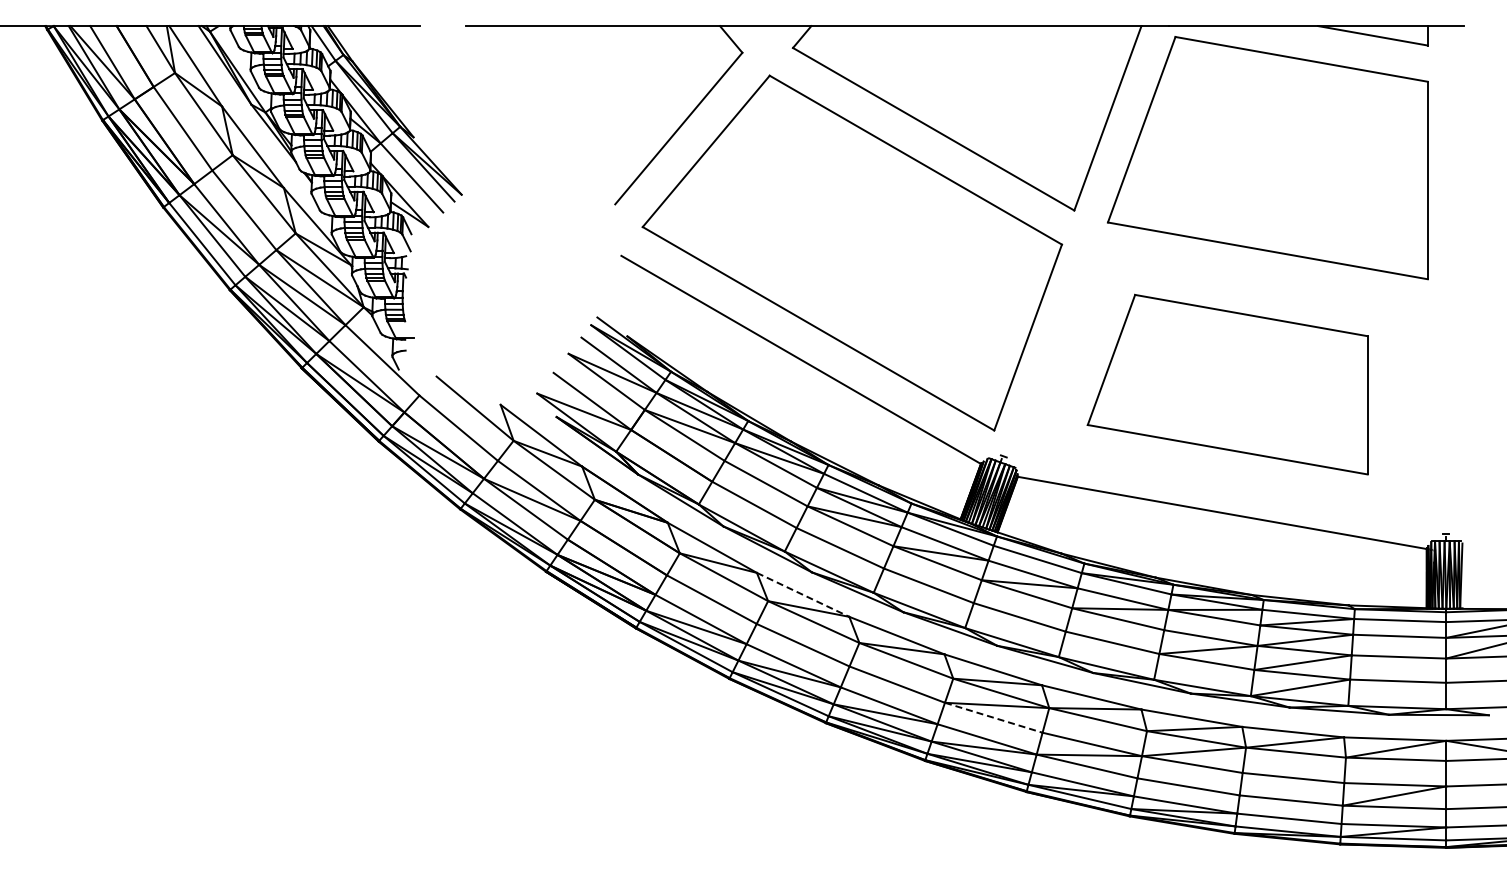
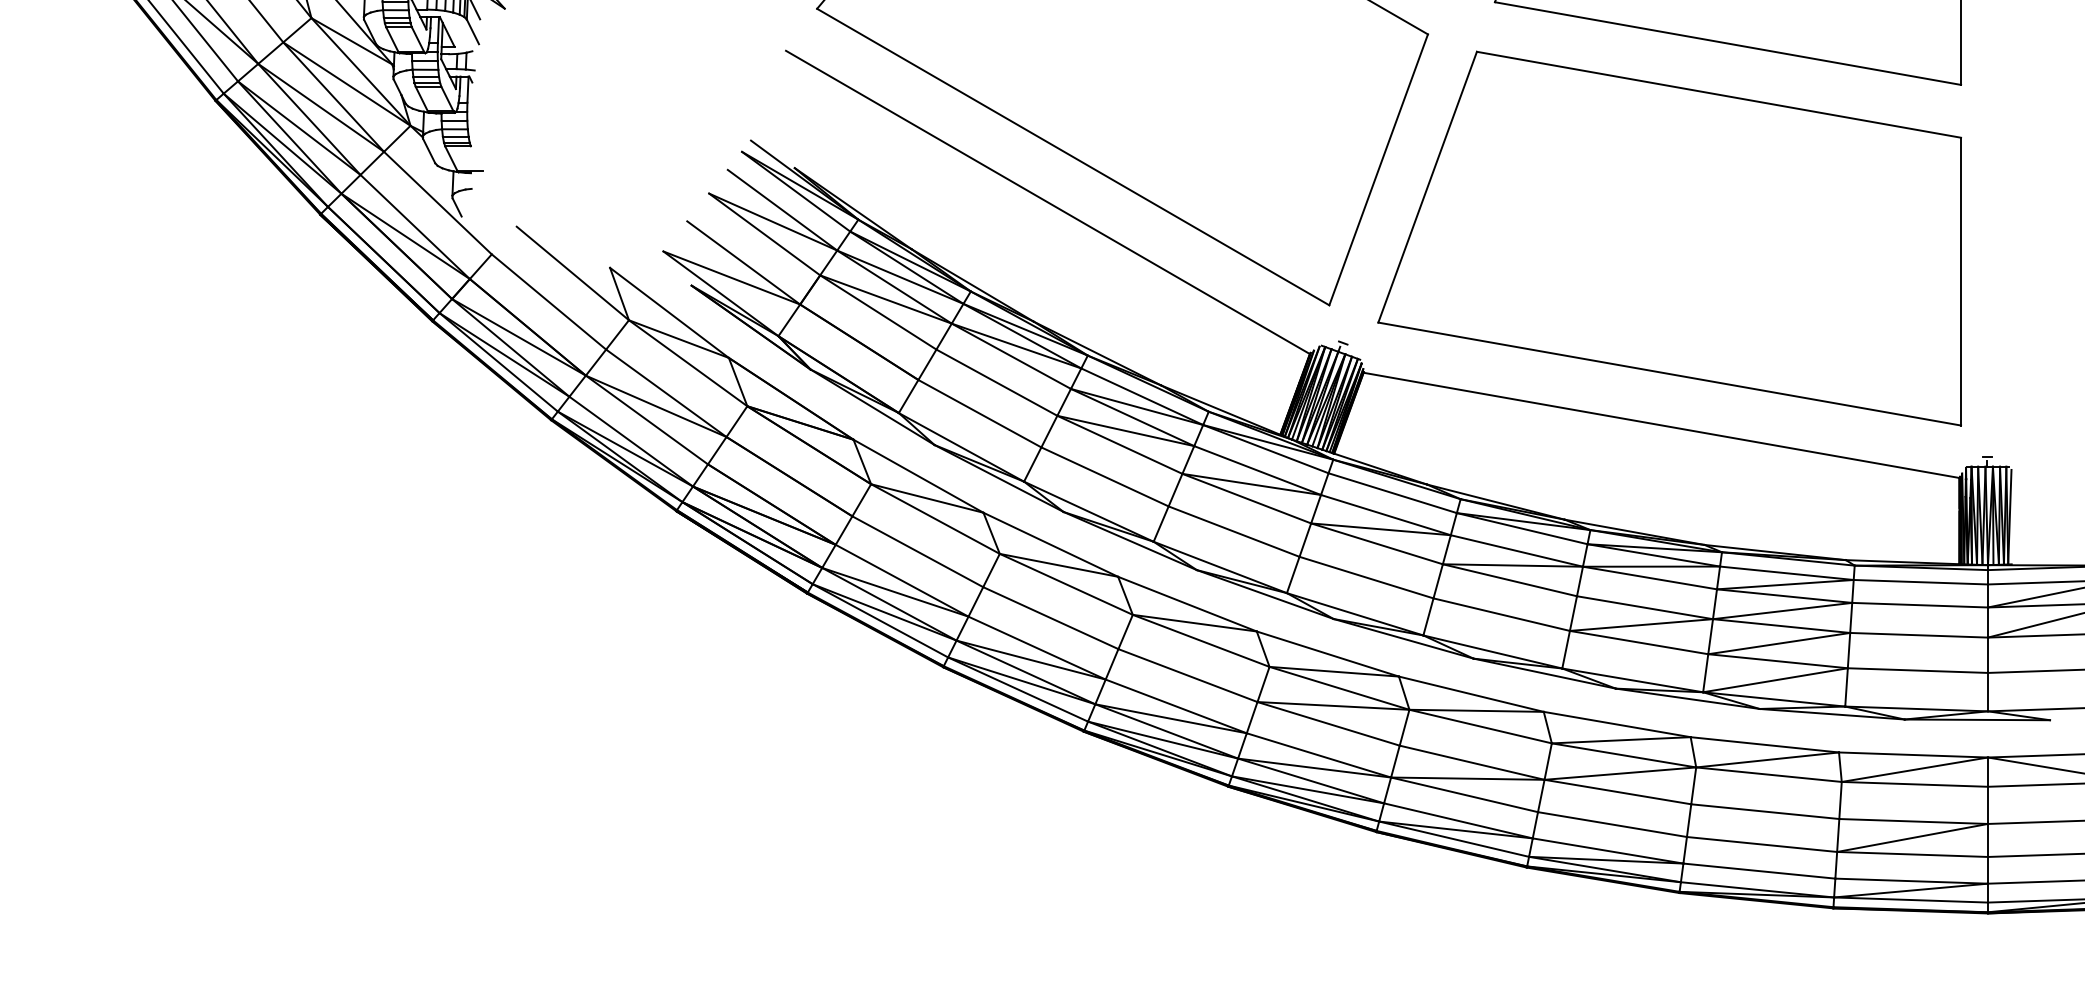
part: (1227, 384) -> (1669, 238), size x1.43
line: (803, 595) -> (1051, 545), dashed -> solid
line: (994, 717) -> (1329, 723), dashed -> solid

